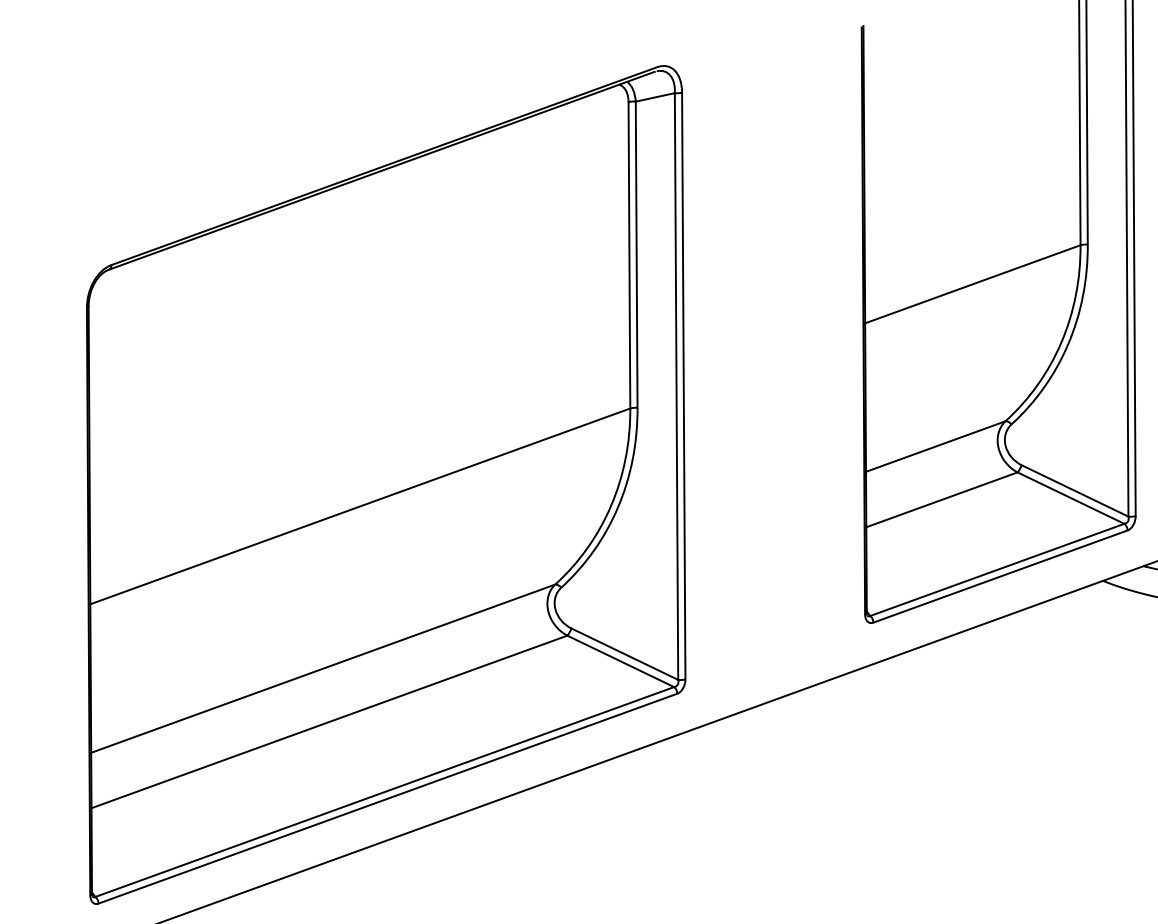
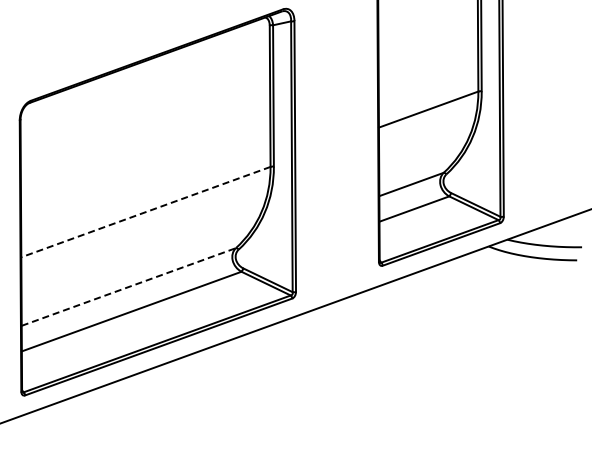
line: (359, 507) -> (145, 212), solid -> dashed
line: (322, 669) -> (128, 287), solid -> dashed

